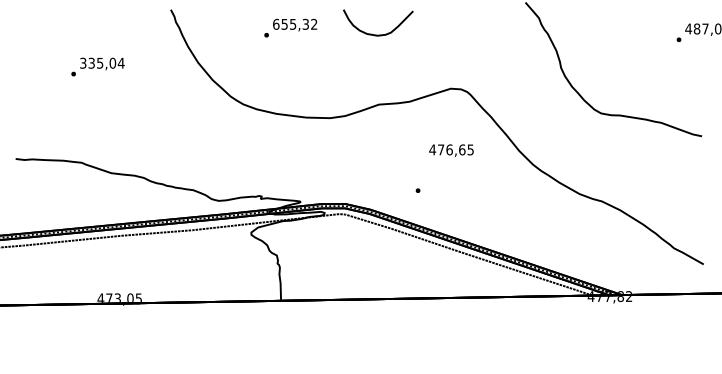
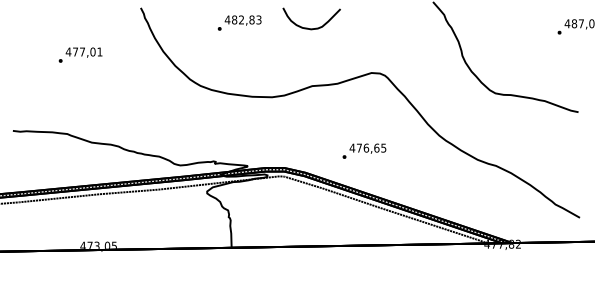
text: (294, 23) -> (242, 19), 655,32 -> 482,83
text: (101, 62) -> (83, 51), 335,04 -> 477,01
text: (451, 150) -> (367, 148), moved

